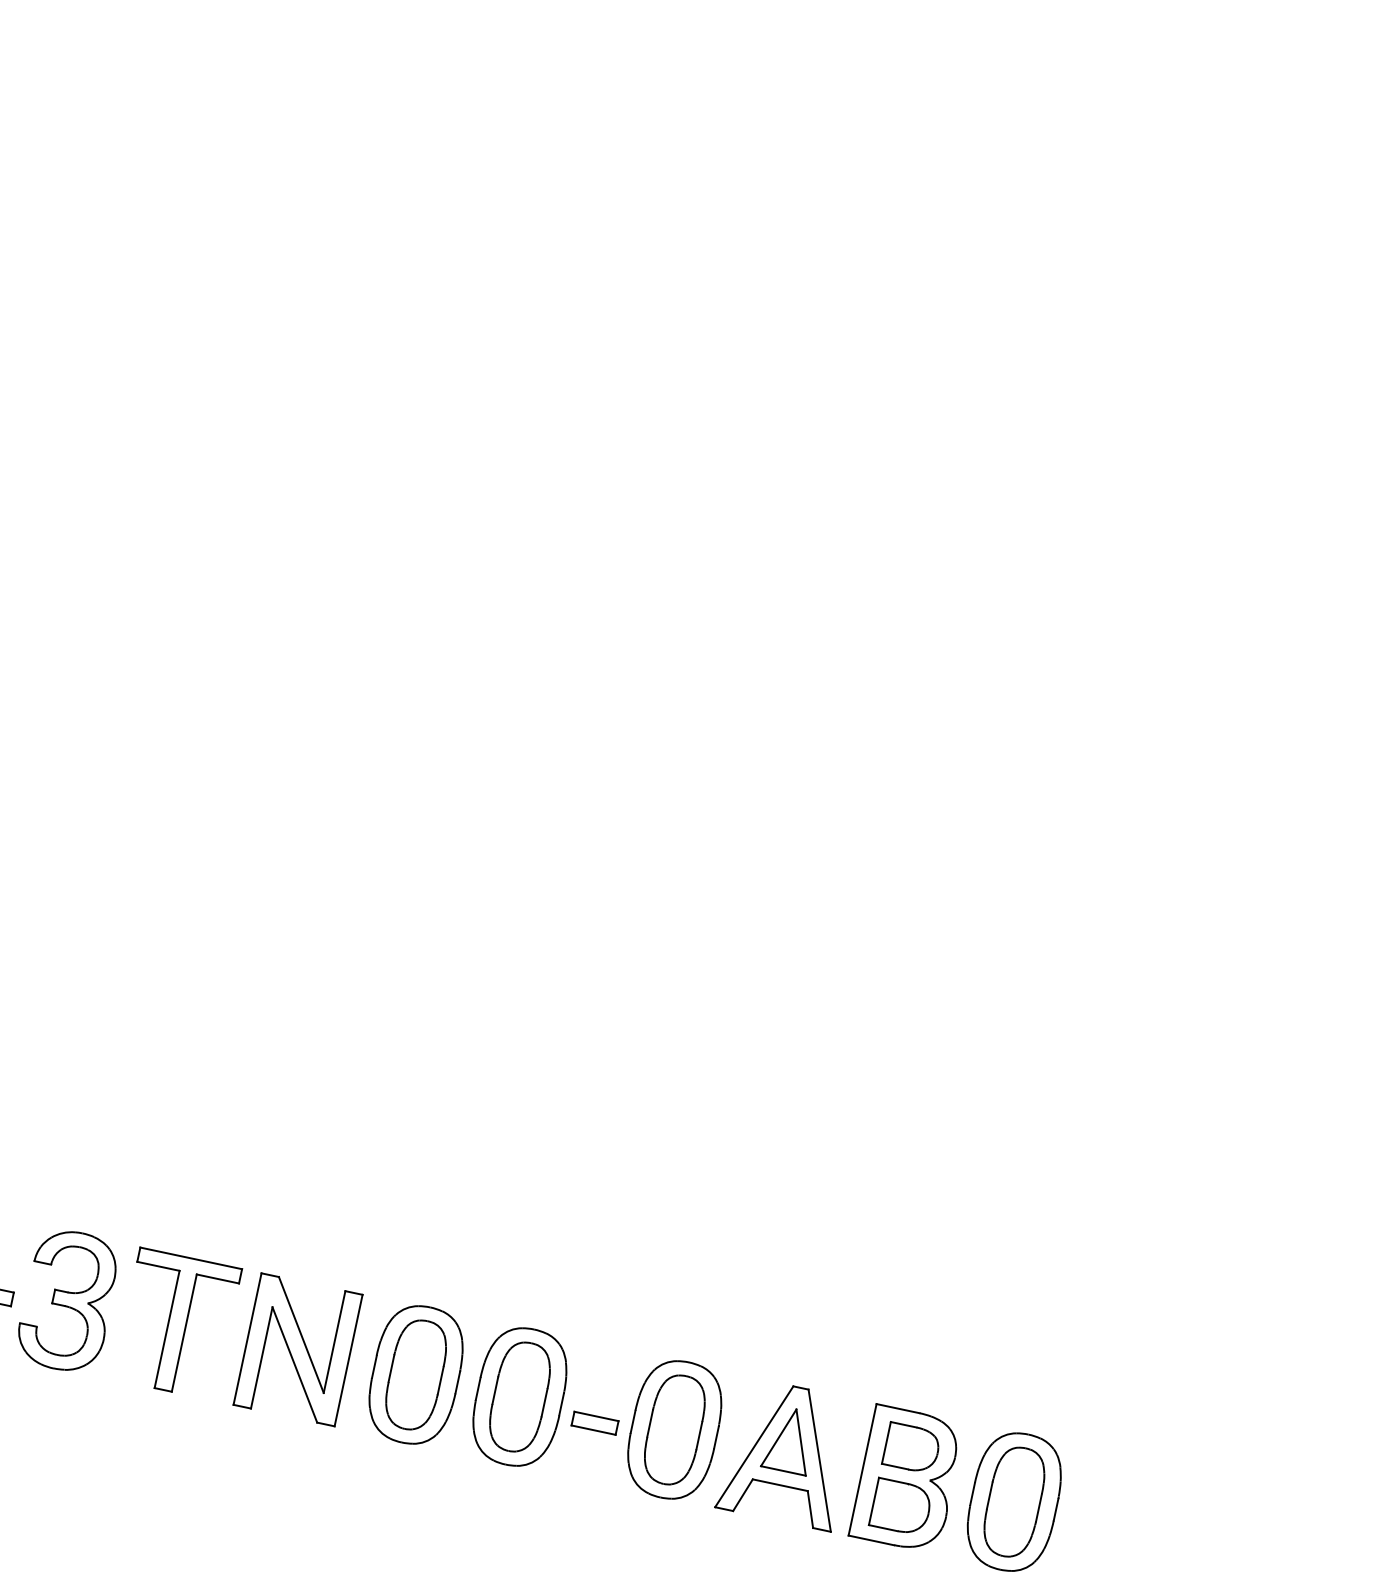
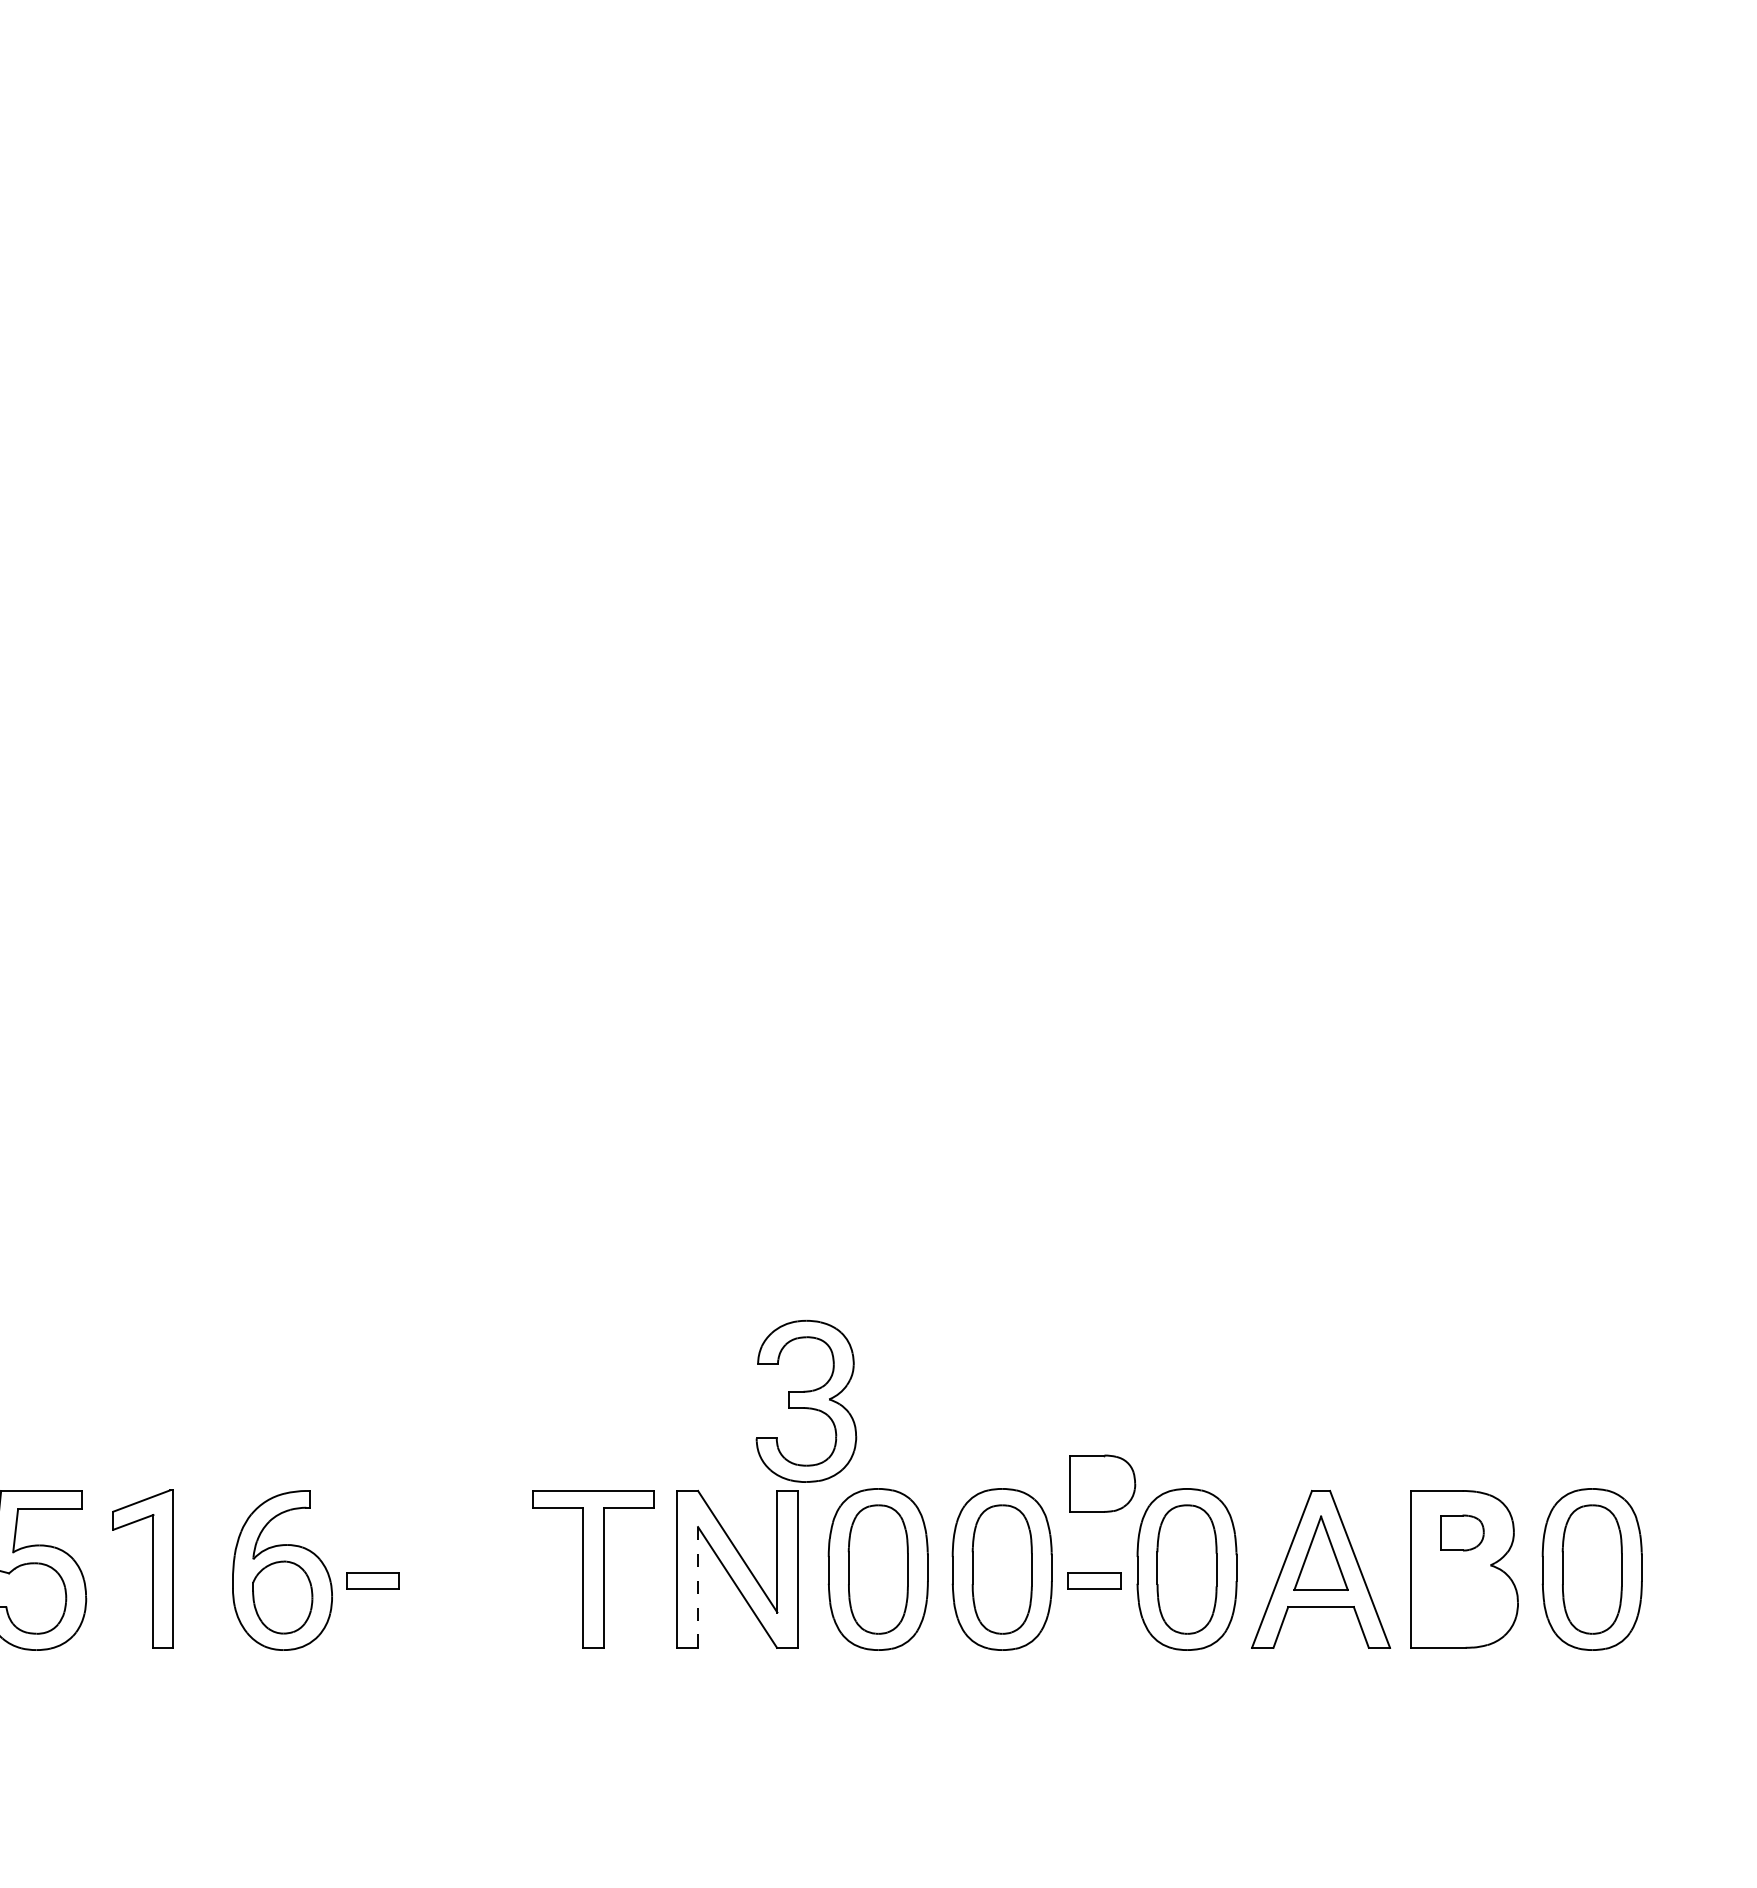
part: (68, 1300) -> (806, 1400), moved
line: (261, 1358) -> (698, 1588), solid -> dashed
part: (912, 1447) -> (1462, 1532), size x0.7
part: (901, 1507) -> (1102, 1483), moved

